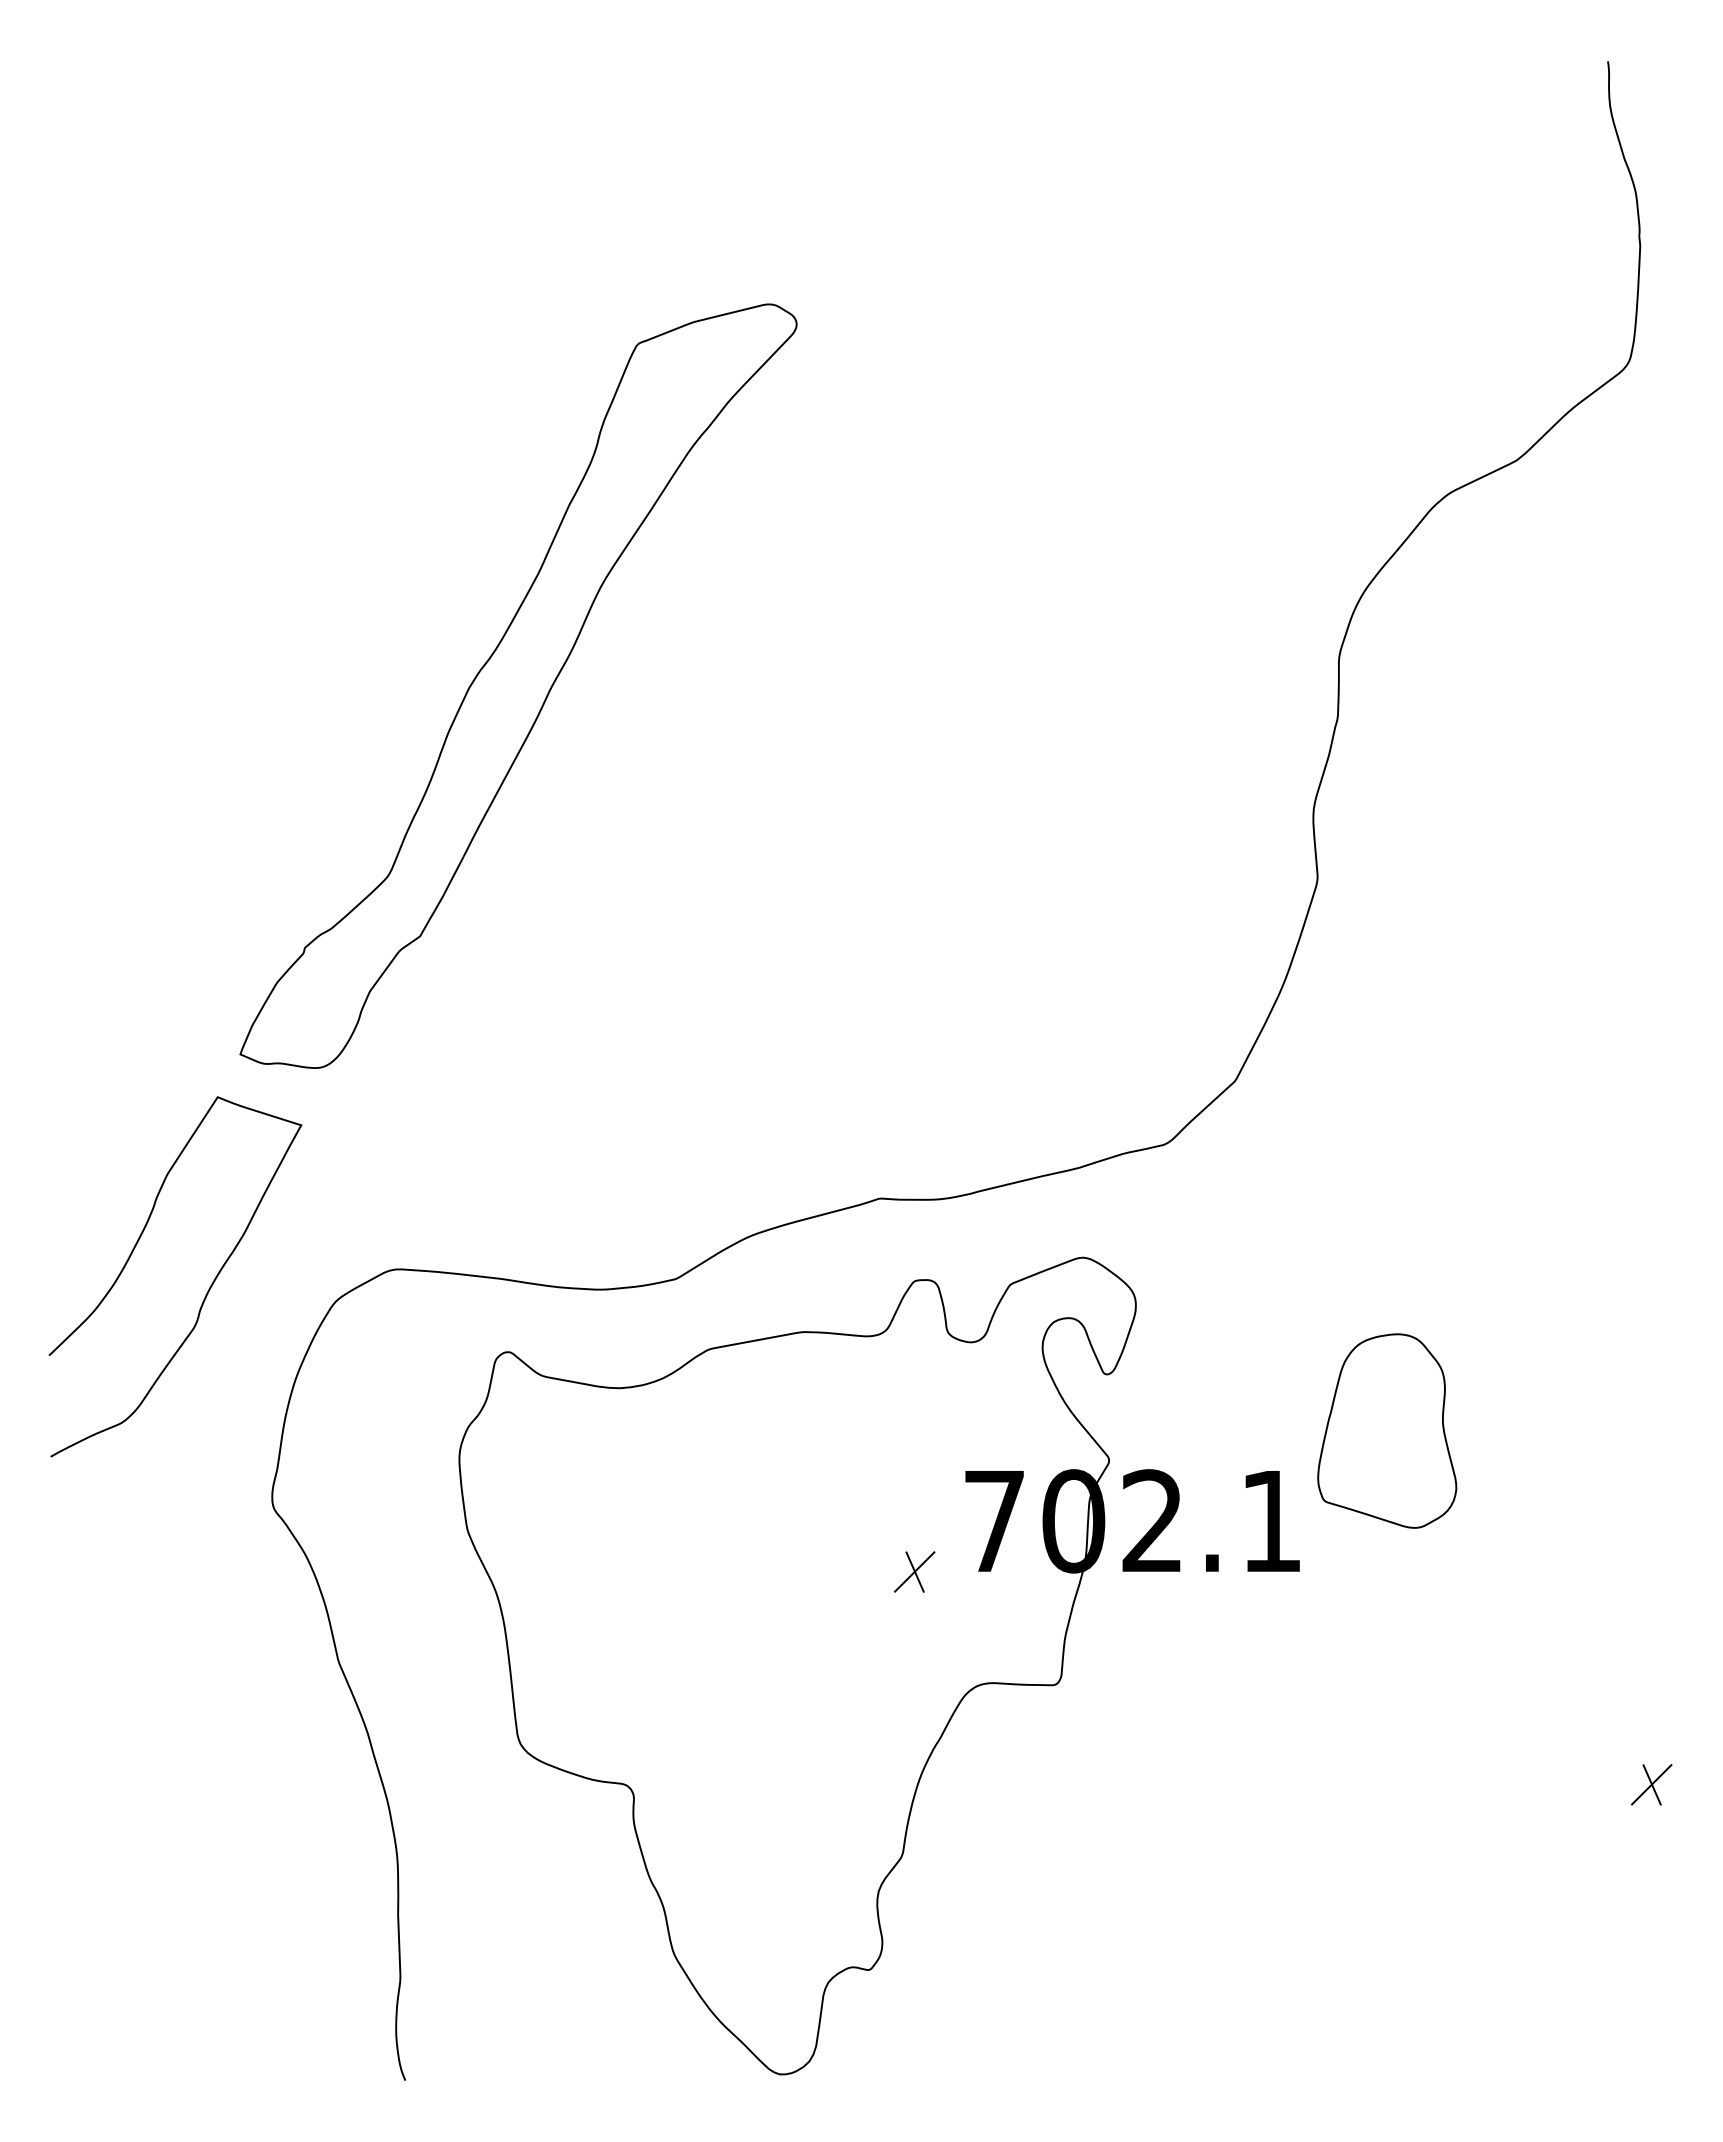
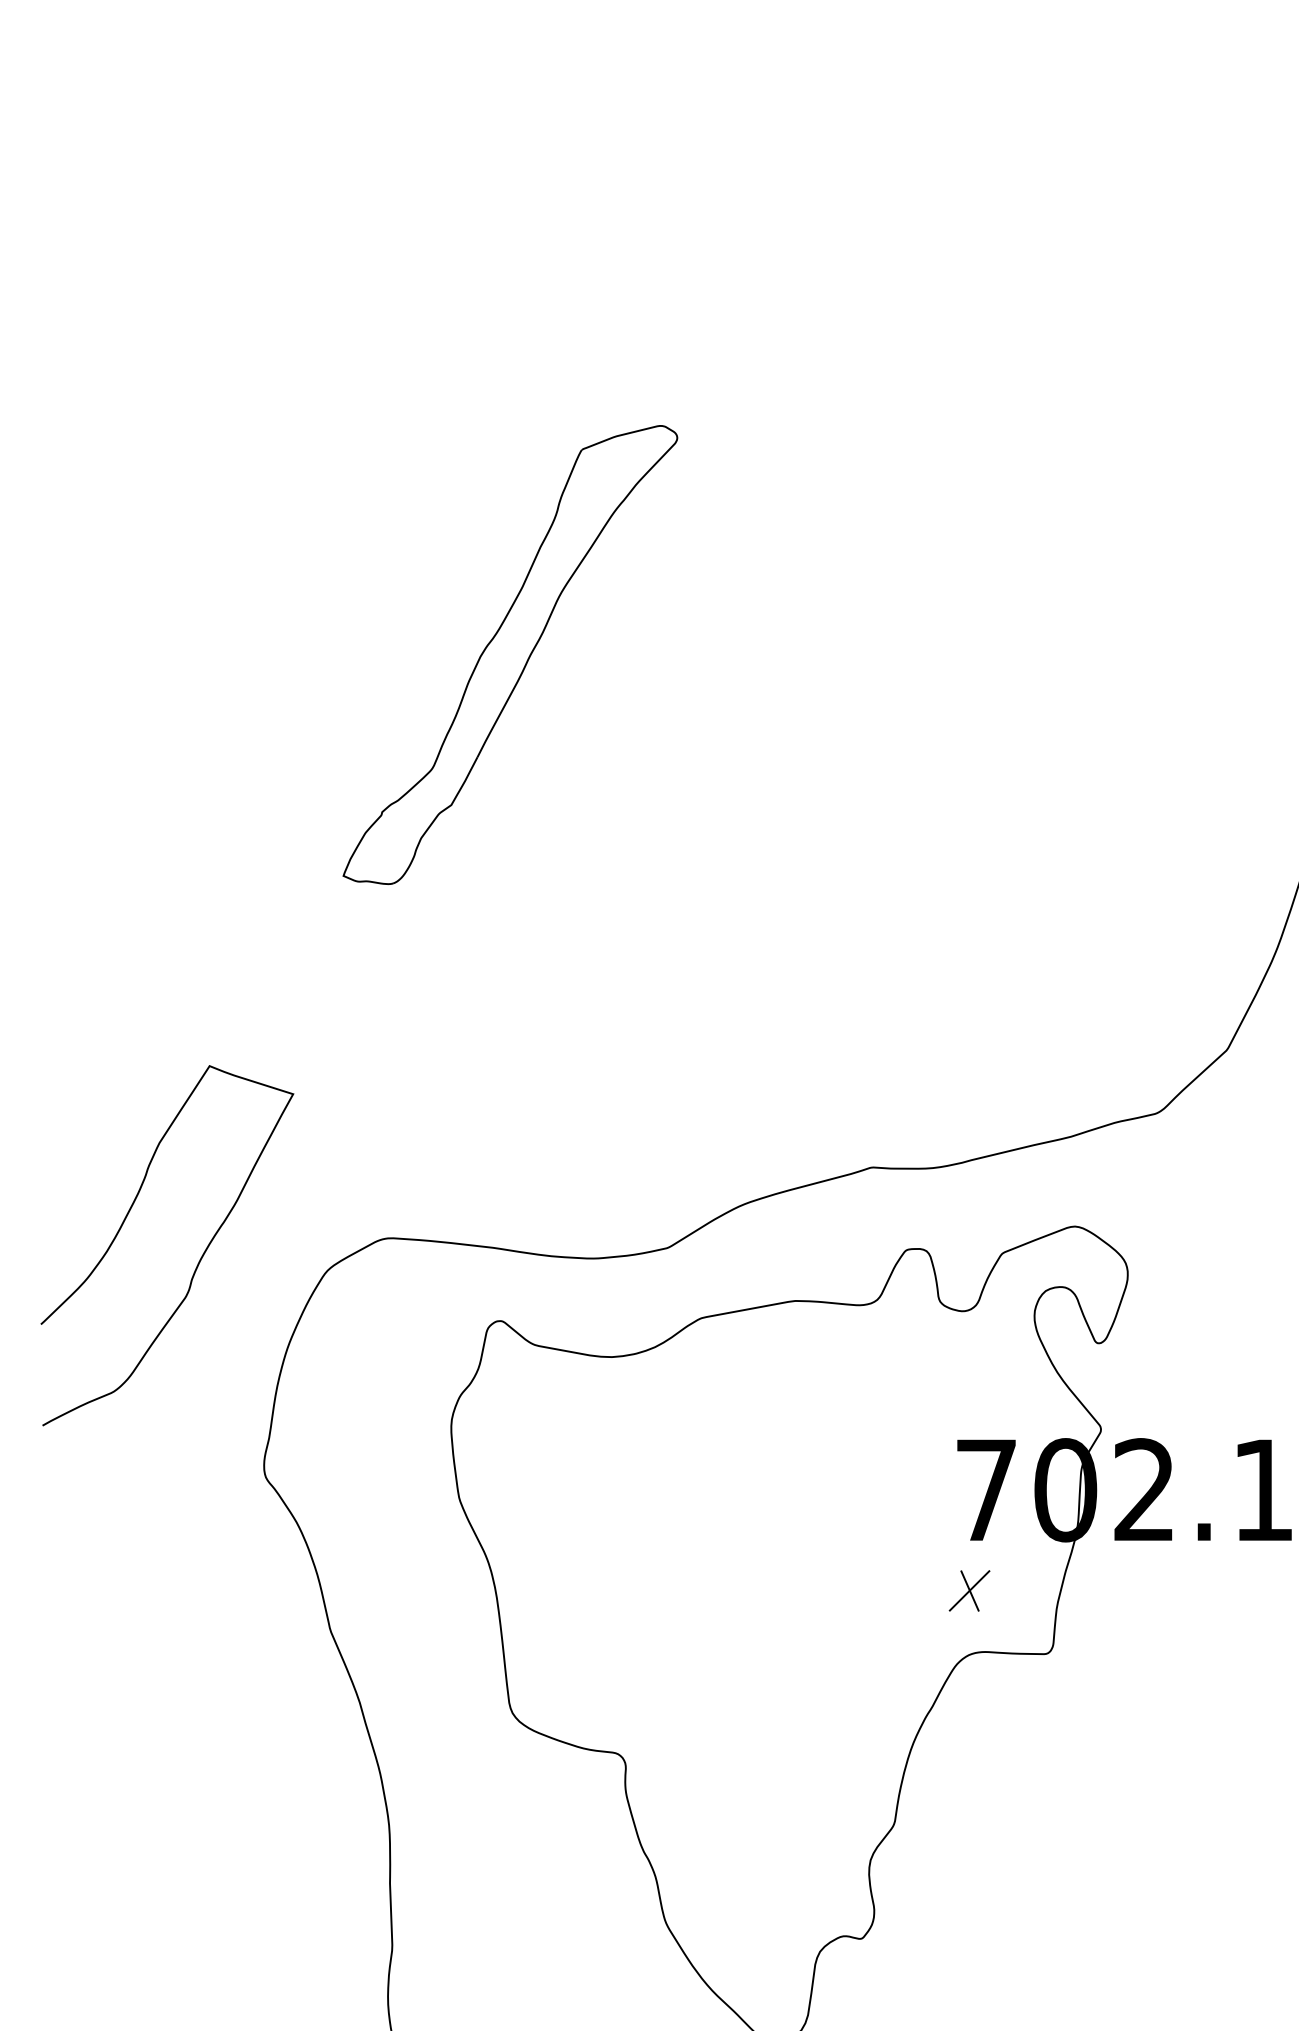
part: (518, 685) -> (510, 654), size x0.6
part: (914, 1571) -> (969, 1590), moved

